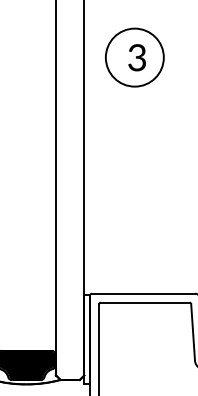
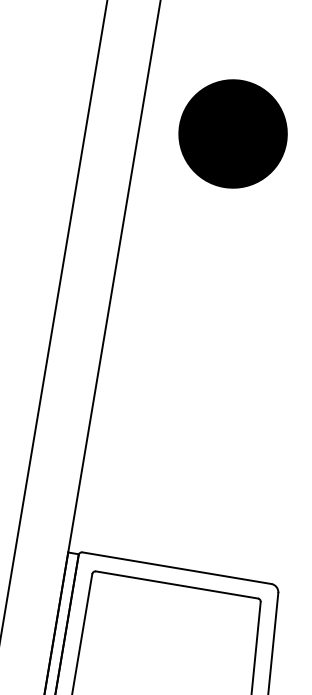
fill: (134, 57) -> (232, 133), added

